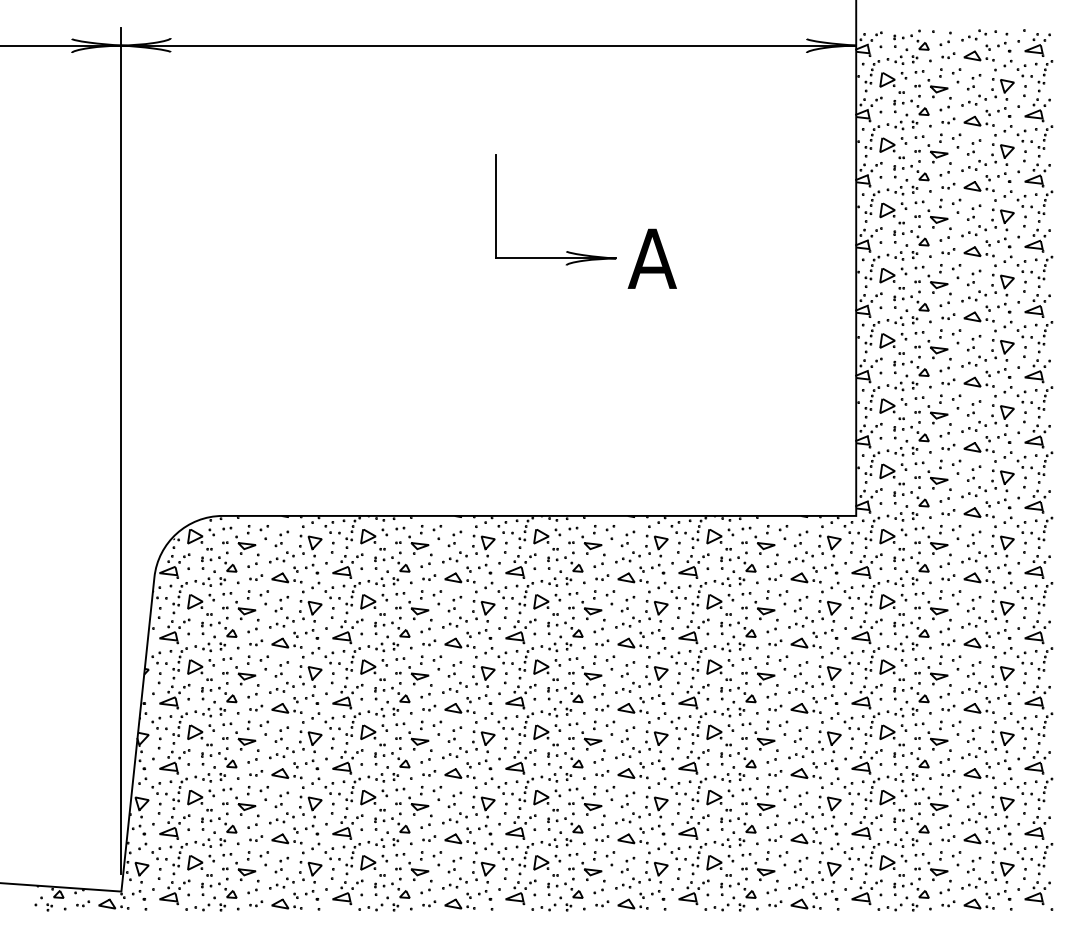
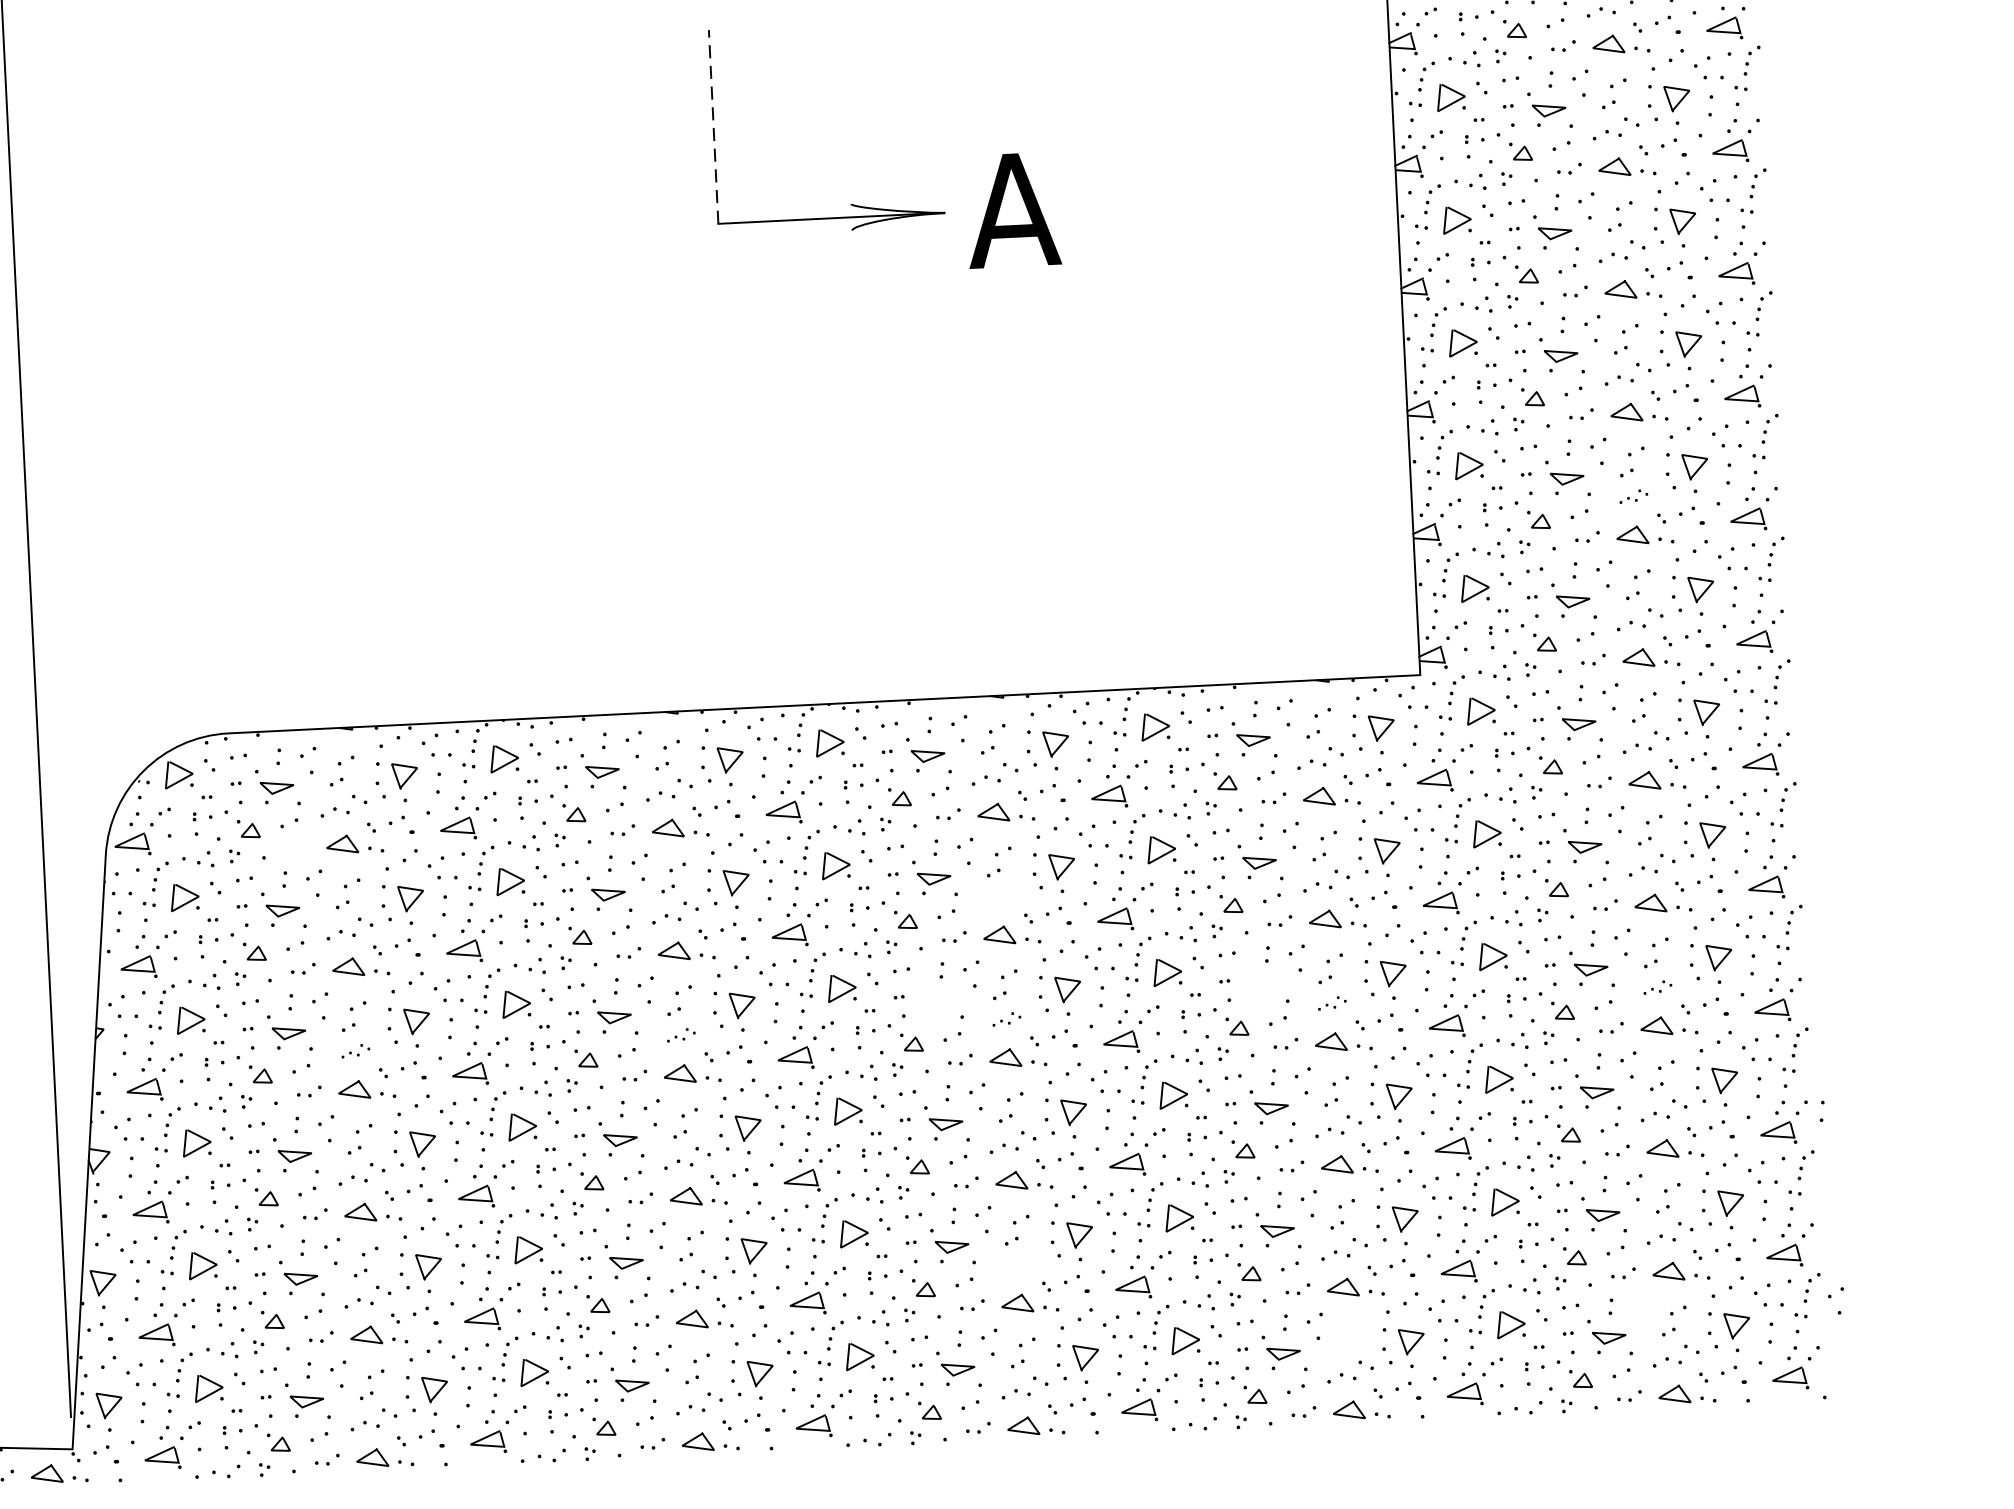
line: (495, 206) -> (713, 126), solid -> dashed
part: (973, 426) -> (1632, 496), size x0.6
part: (256, 577) -> (297, 846), removed
part: (627, 622) -> (999, 896), removed
part: (591, 675) -> (937, 999), removed
part: (764, 675) -> (1262, 983), removed
part: (281, 687) -> (354, 1050), size x0.6
part: (454, 687) -> (680, 1034), size x0.6
part: (627, 687) -> (1005, 1018), size x0.6
part: (800, 687) -> (1331, 1002), size x0.6
part: (973, 687) -> (1656, 987), size x0.6
part: (1057, 757) -> (1821, 1110), added
part: (627, 818) -> (1017, 1265), removed
part: (956, 858) -> (1836, 1300), moved
part: (801, 864) -> (1349, 1335), removed

